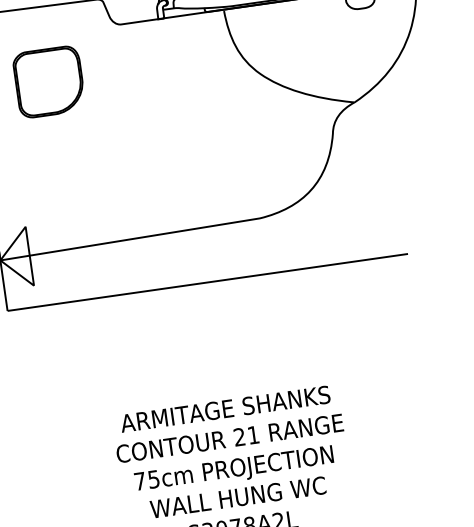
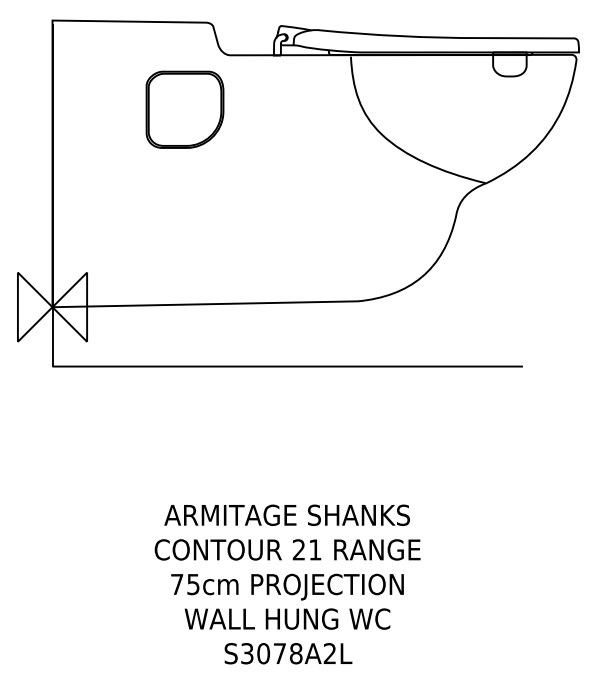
part: (48, 81) -> (184, 109), moved

